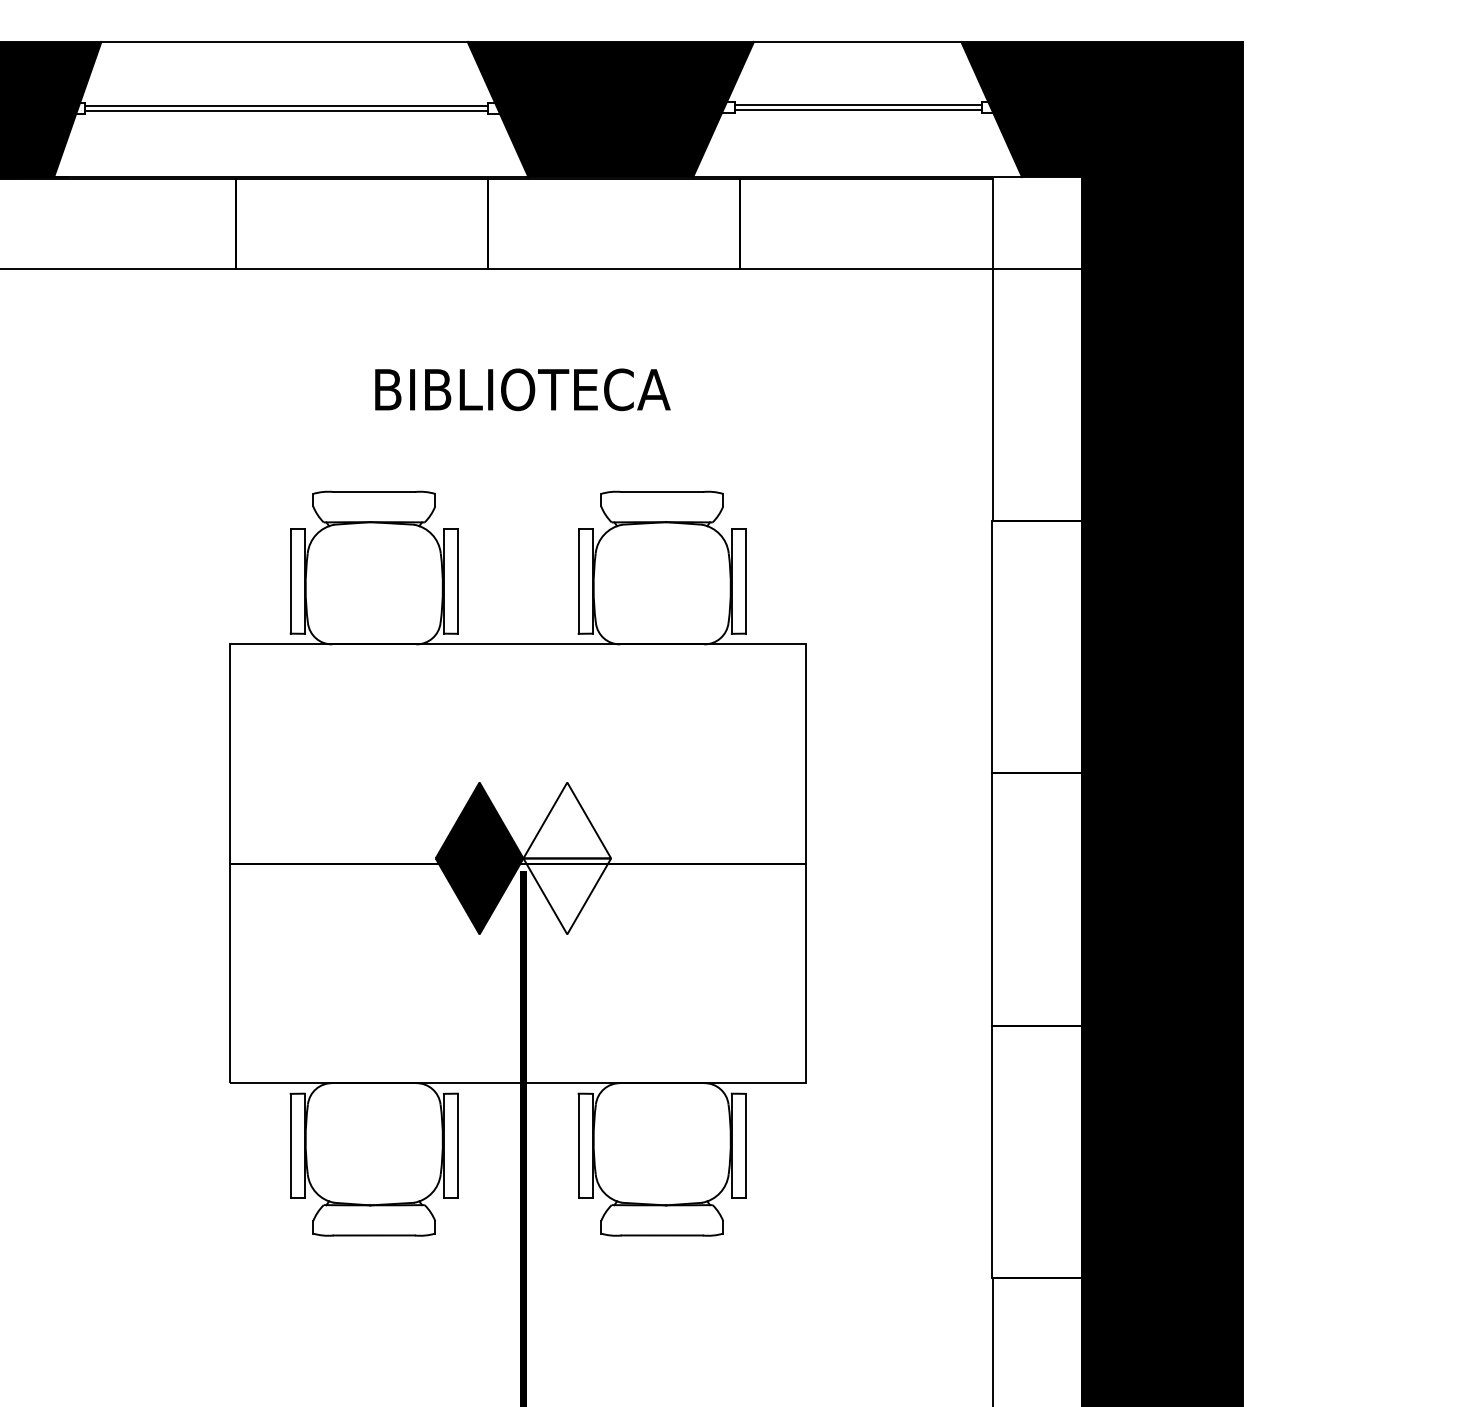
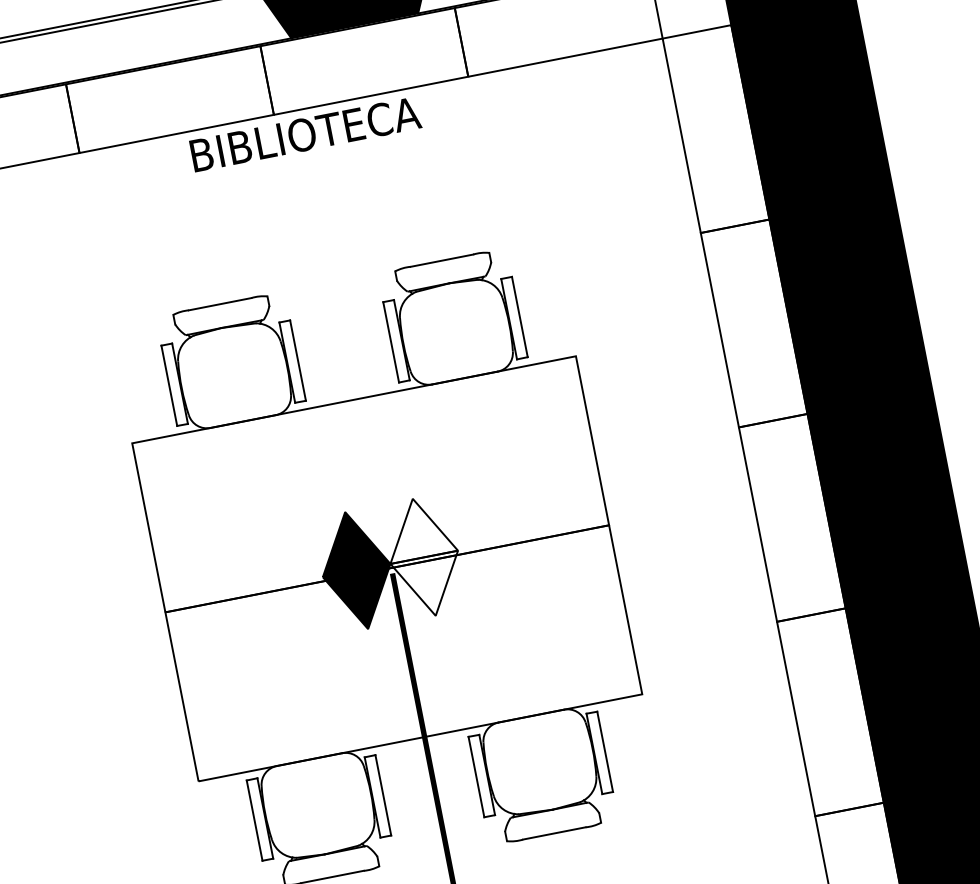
text: (522, 389) -> (305, 134), moved

